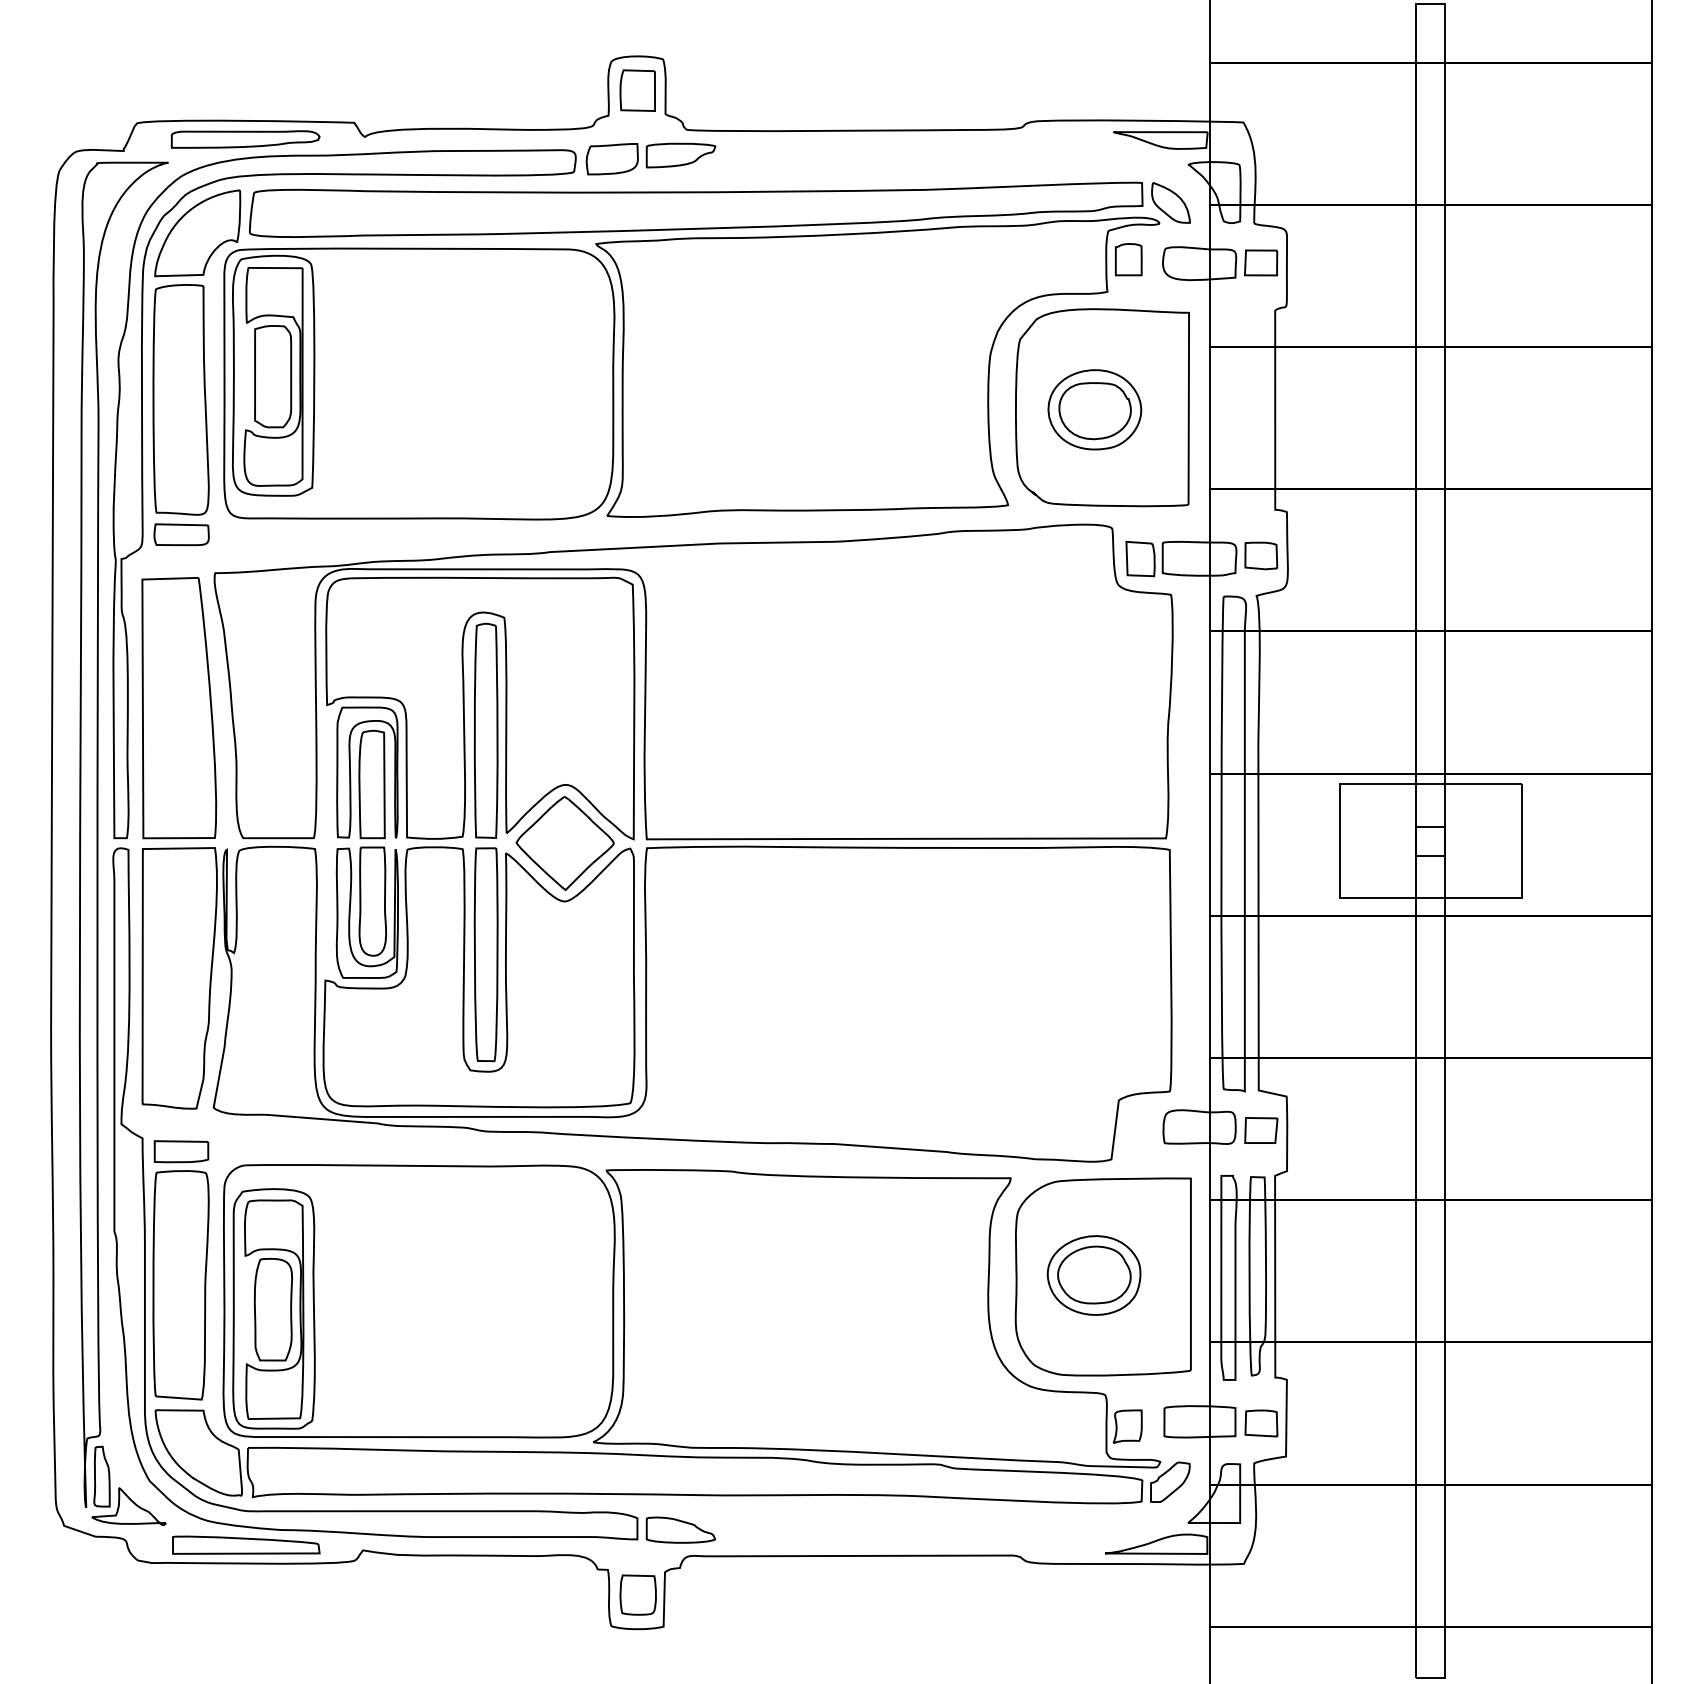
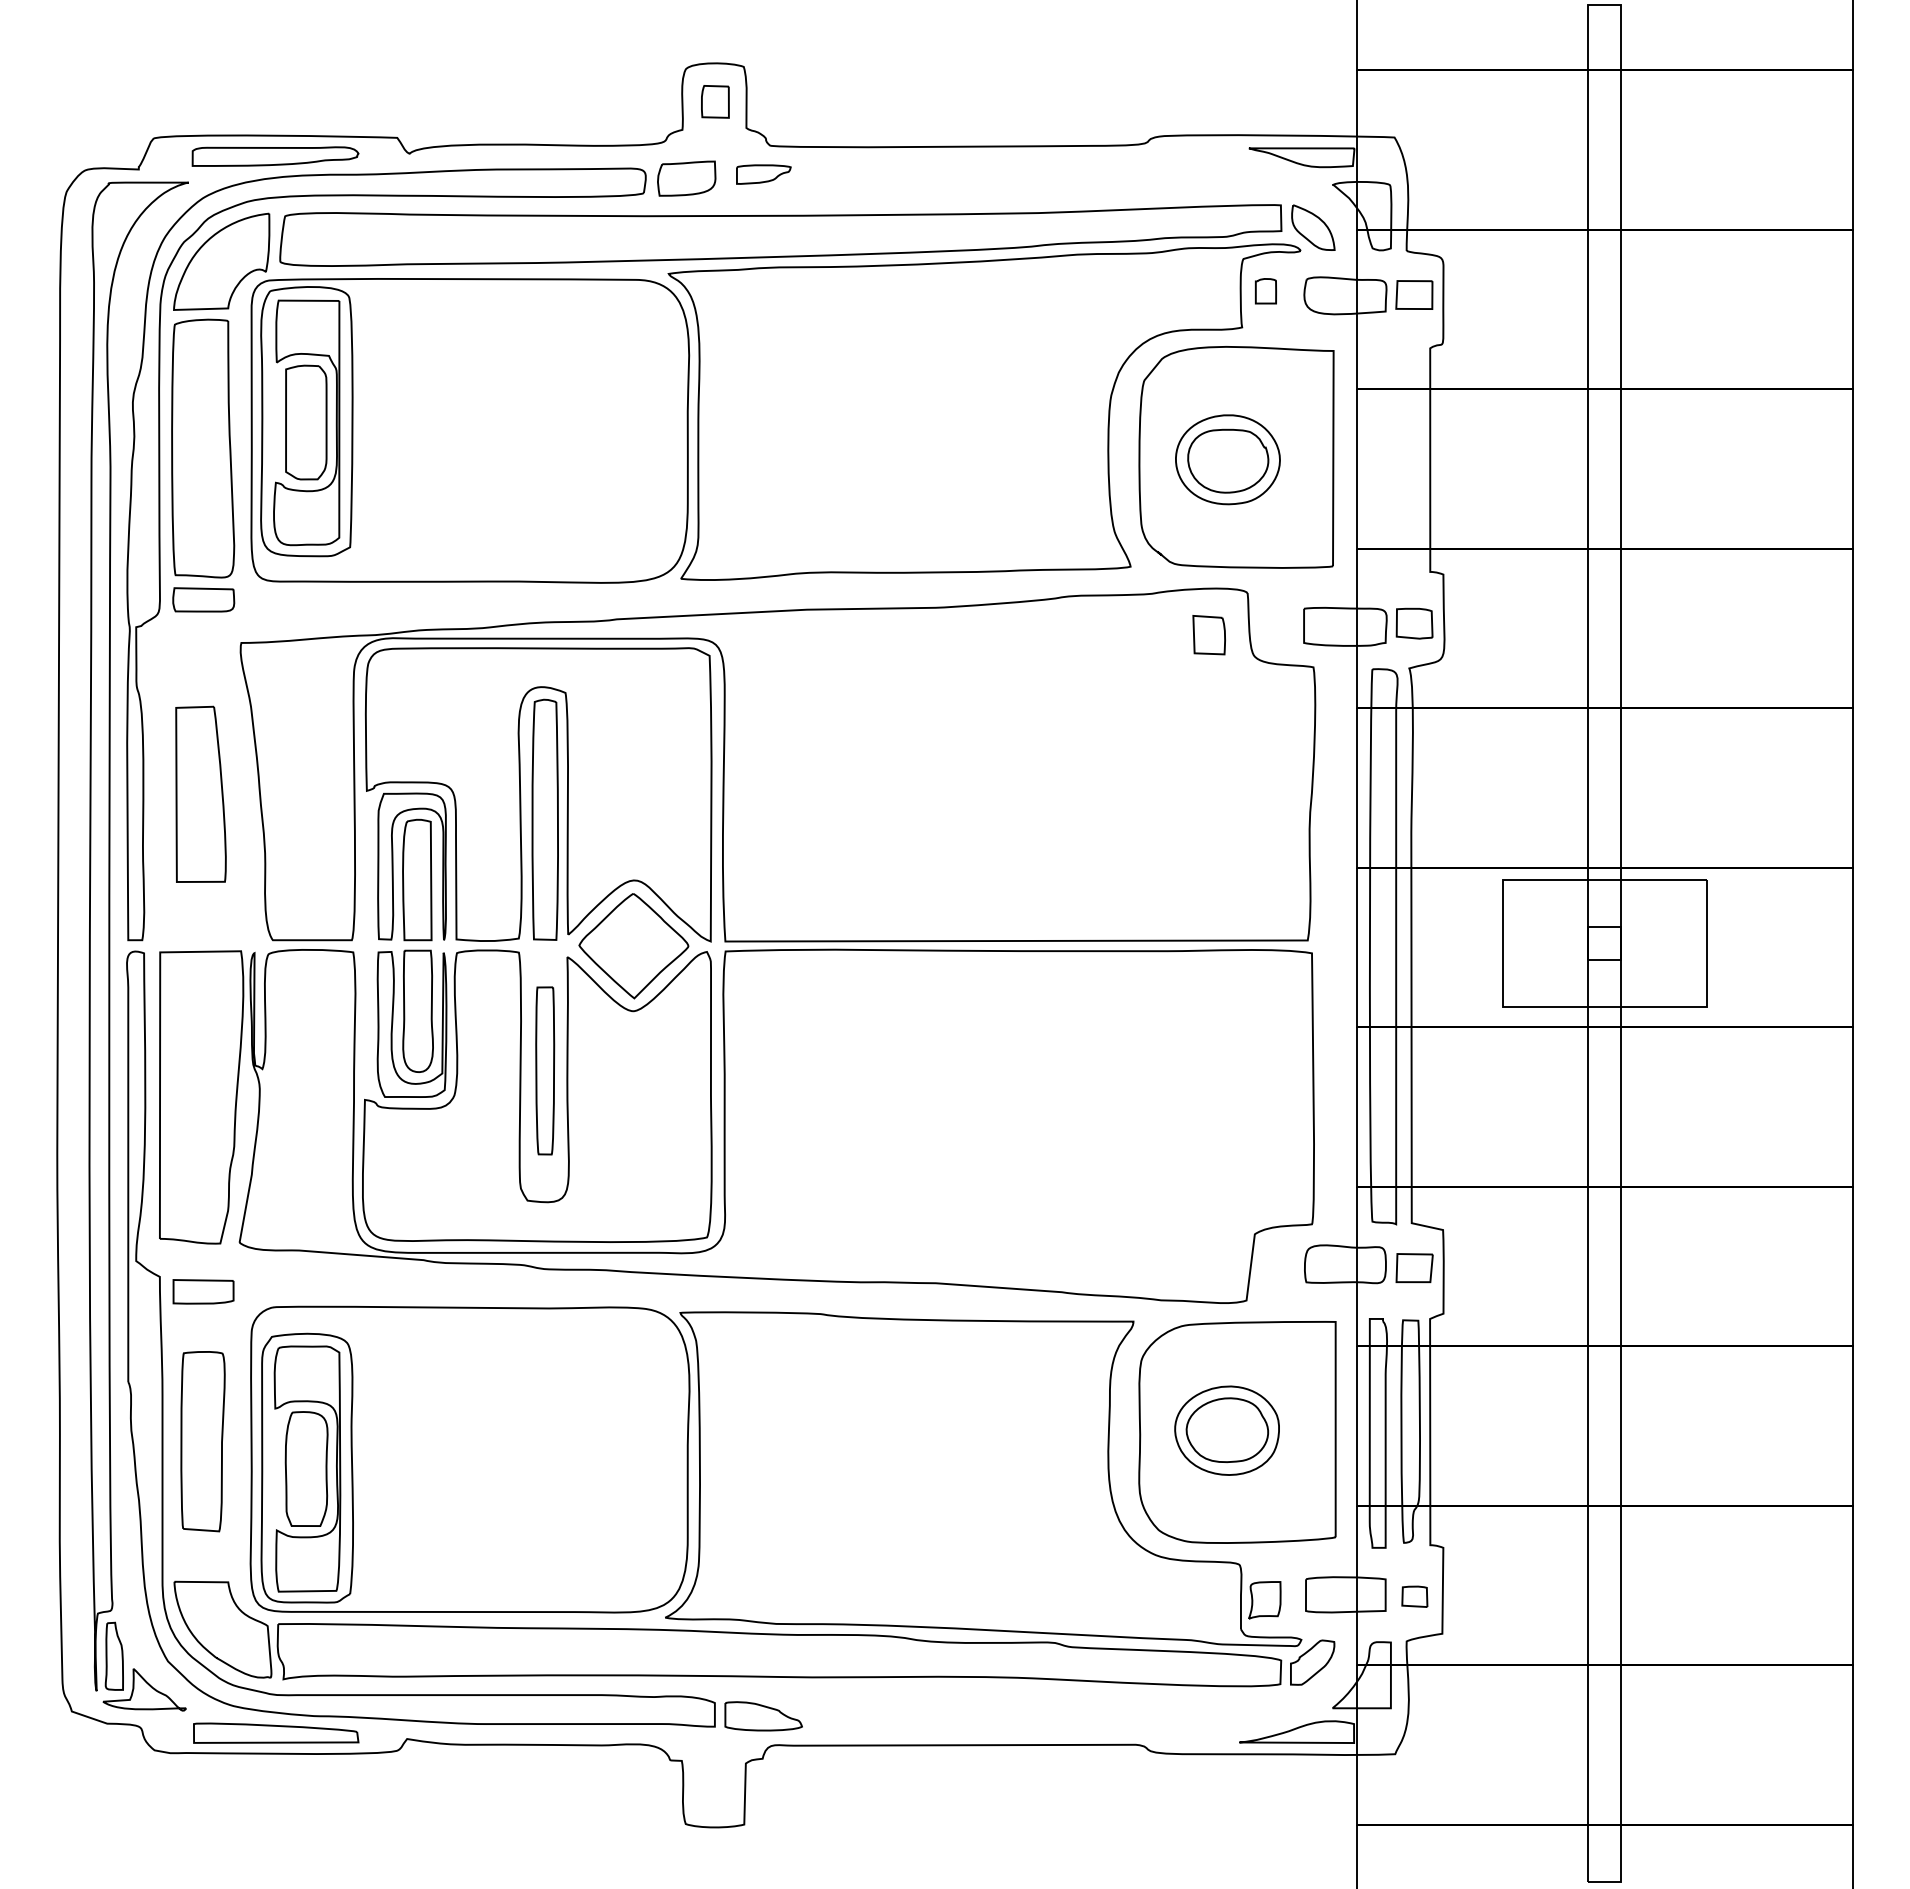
part: (637, 90) -> (715, 101), size x0.7
part: (680, 155) -> (763, 174), size x0.7
part: (1128, 258) -> (1265, 290), size x0.7
part: (1139, 559) -> (1208, 635), moved
part: (178, 708) -> (200, 794), size x0.6
part: (485, 954) -> (544, 1070), size x0.7
part: (180, 1285) -> (202, 1441), size x0.7
part: (1261, 1423) -> (1414, 1596), size x0.7
part: (637, 1595) -> (715, 1789), removed

